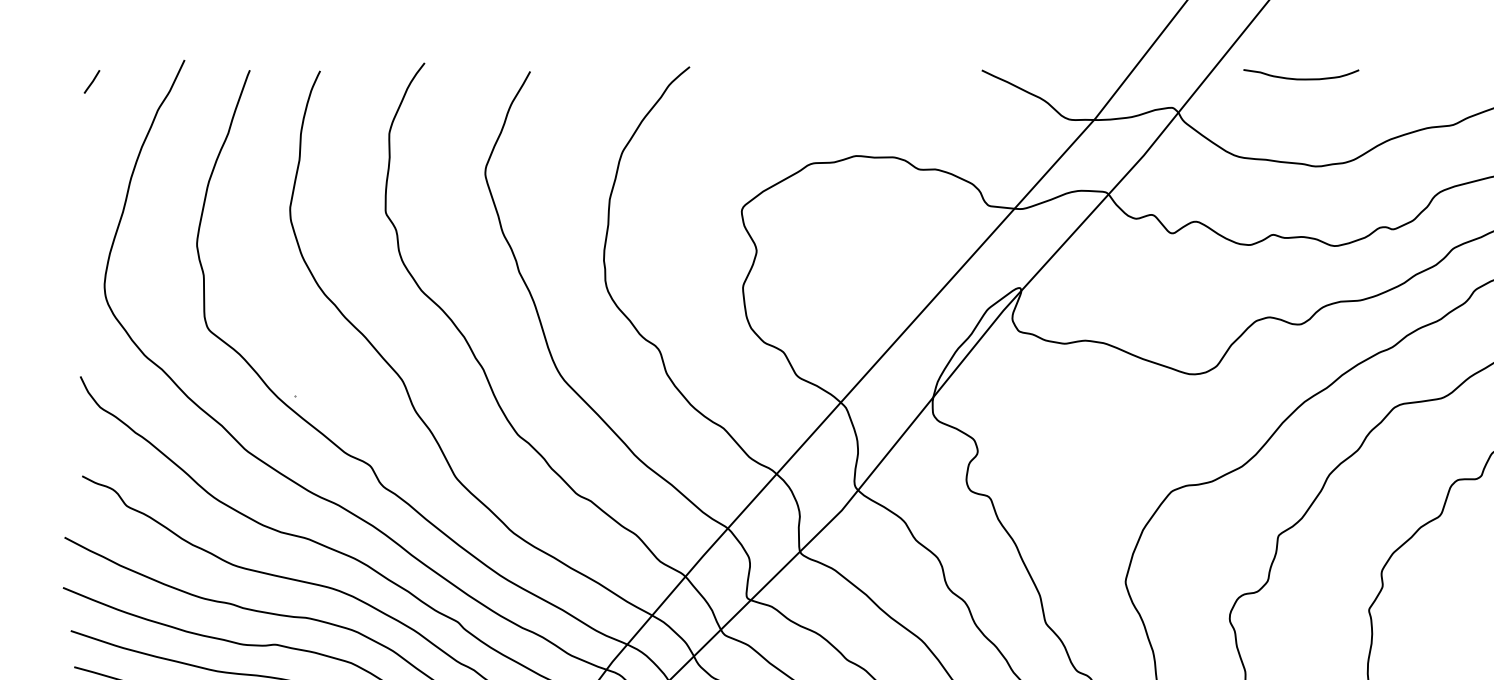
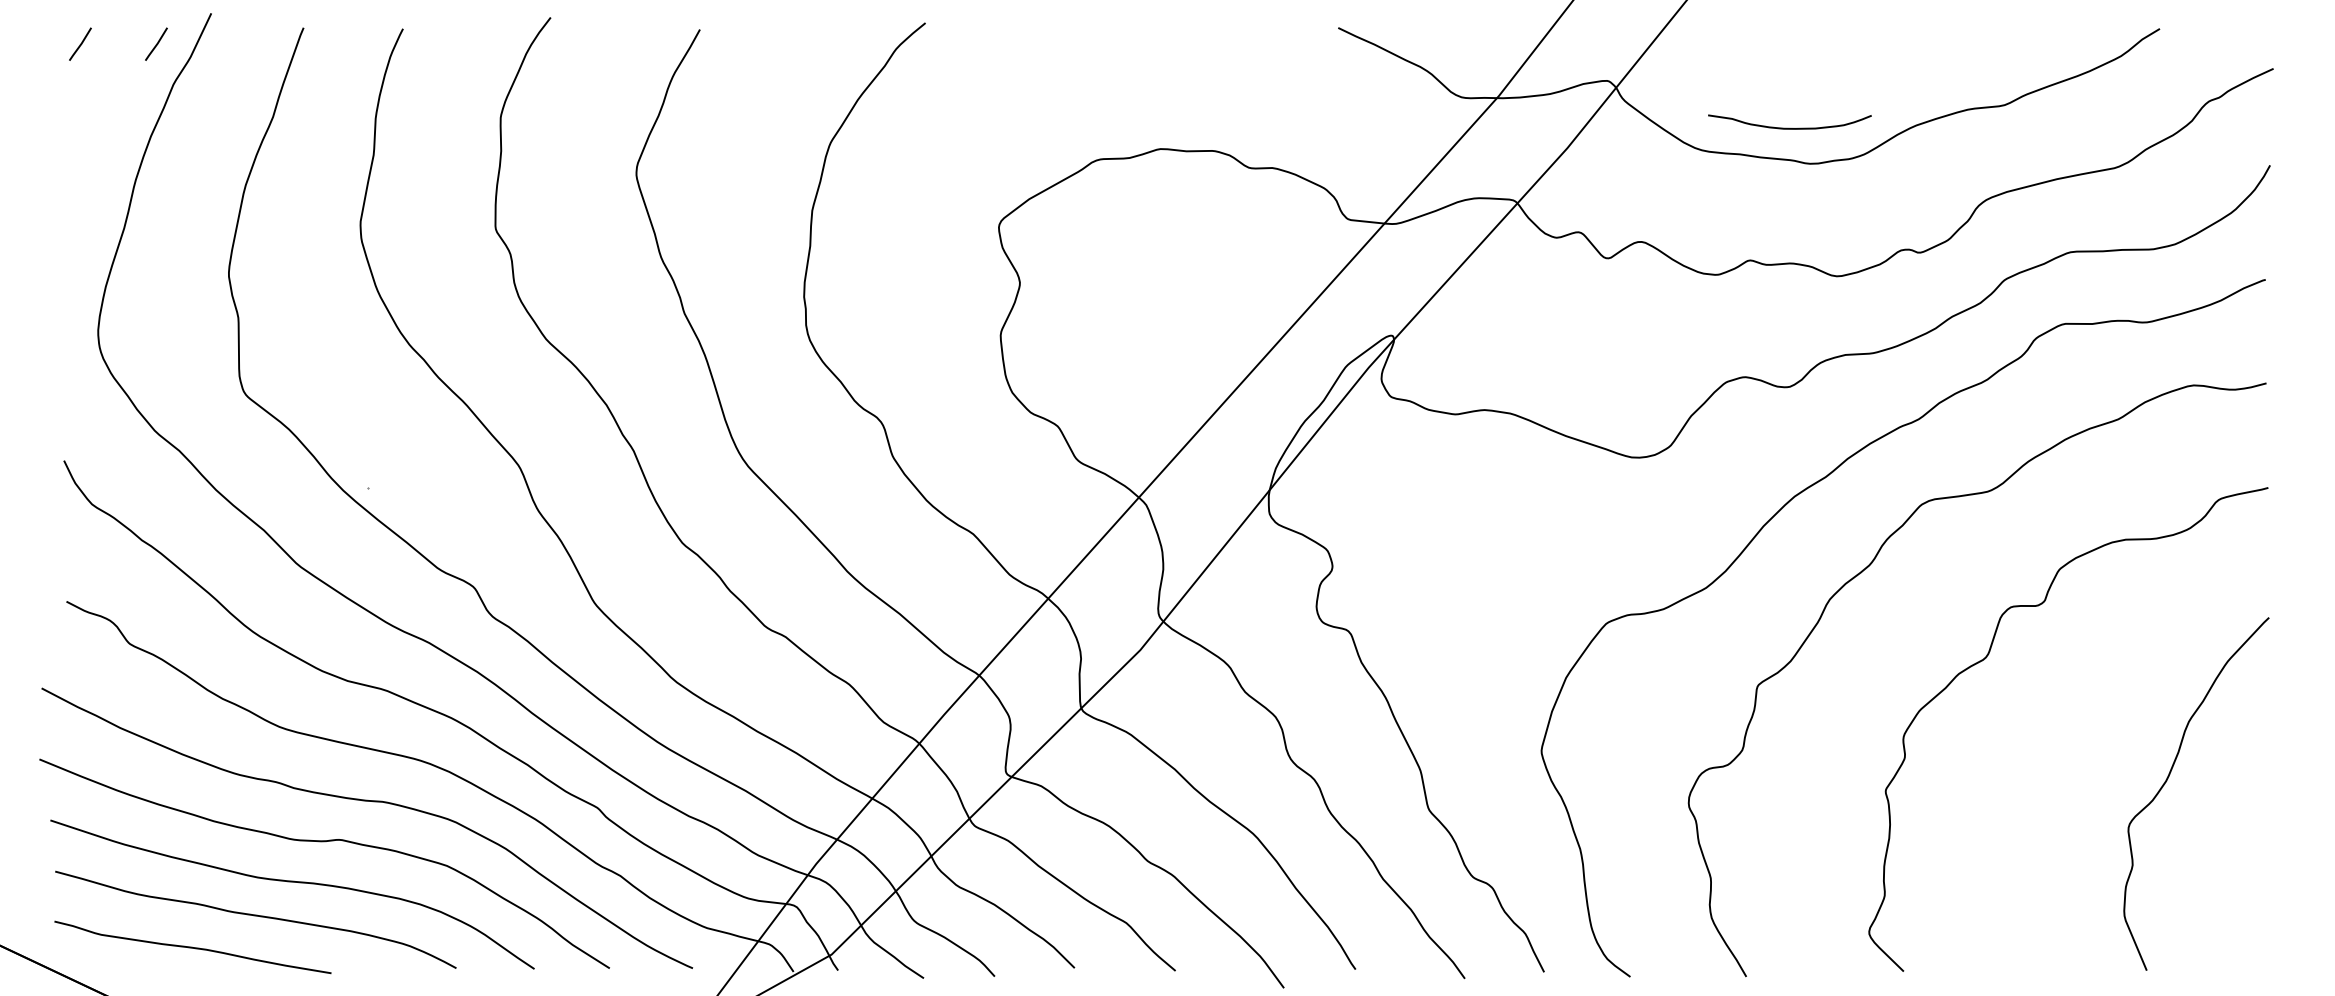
curve: (1301, 78) -> (1789, 127), moved
line: (145, 81) -> (156, 43), added

